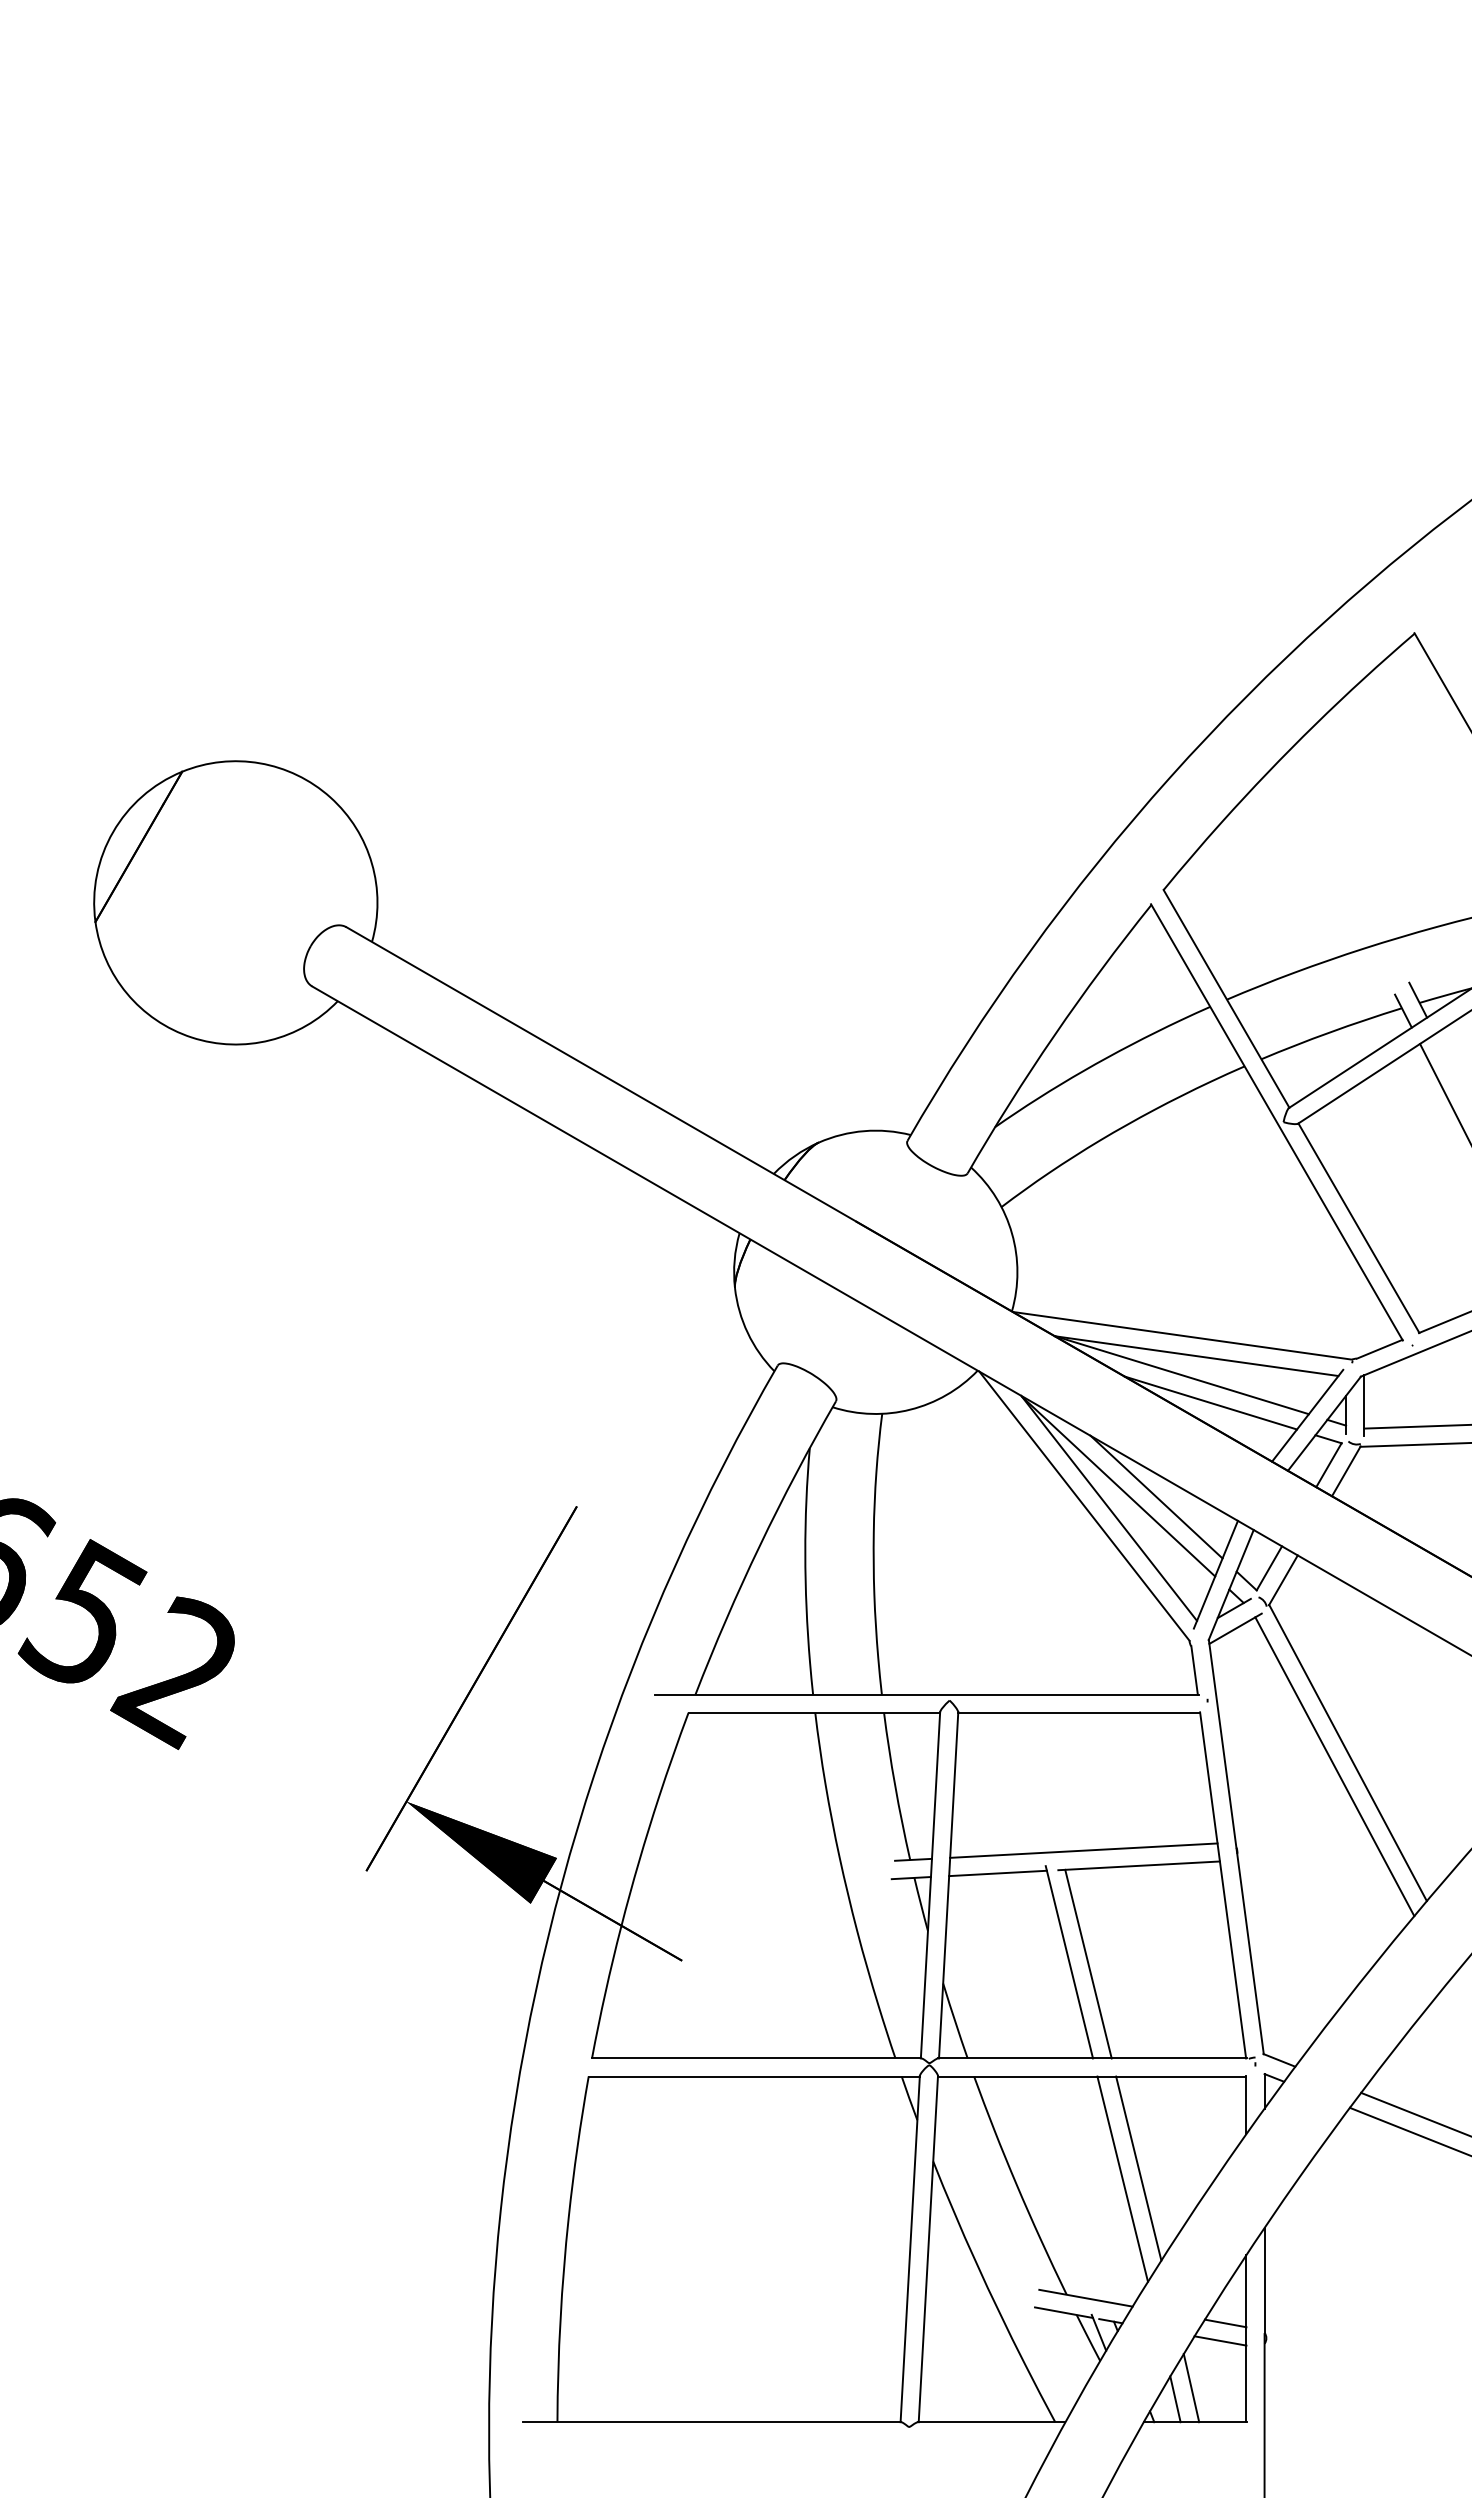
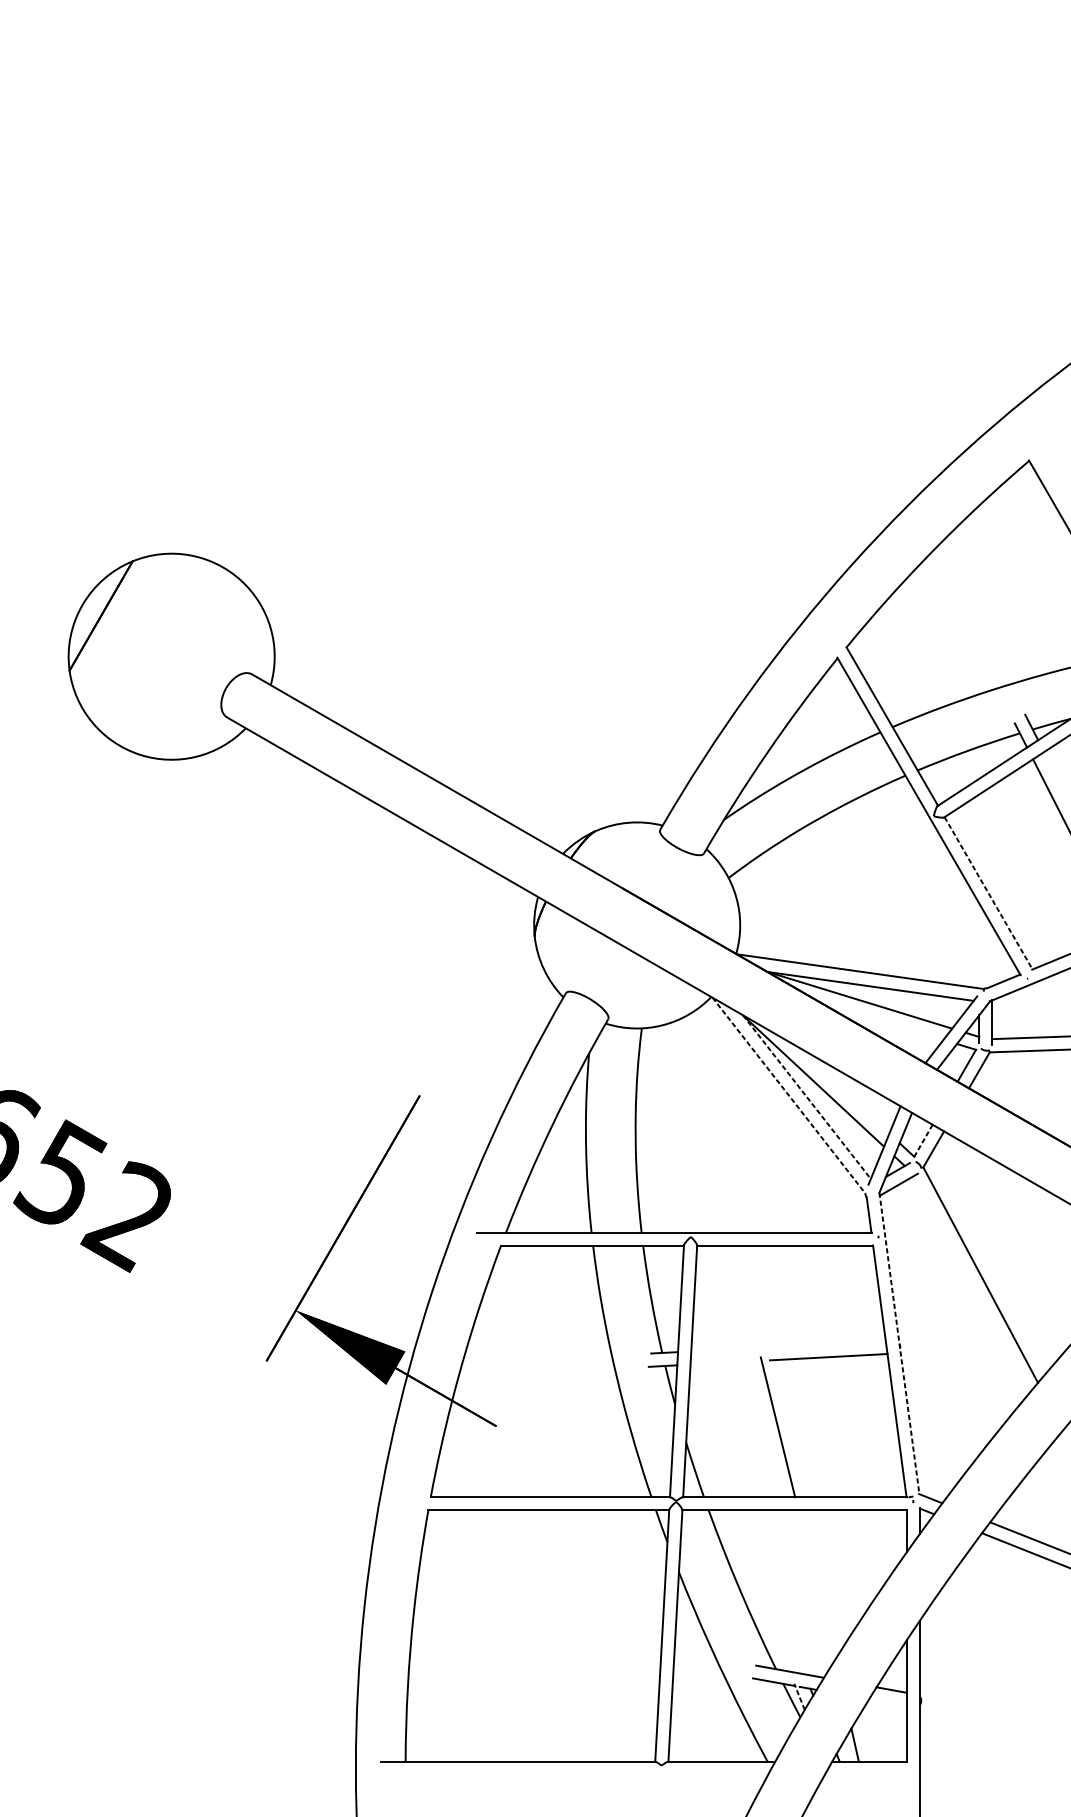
line: (1358, 1228) -> (988, 893), solid -> dashed
line: (1210, 1402) -> (880, 1020), removed
line: (1156, 1496) -> (841, 1088), removed
line: (1084, 1506) -> (788, 1095), solid -> dashed
line: (1109, 1508) -> (807, 1097), solid -> dashed
line: (1269, 1568) -> (923, 1140), solid -> dashed
line: (1334, 1766) -> (970, 1284), removed
line: (1236, 1847) -> (899, 1343), solid -> dashed
line: (1083, 1850) -> (788, 1346), removed
line: (997, 1873) -> (725, 1362), removed
line: (1088, 1963) -> (791, 1428), removed
line: (1138, 2168) -> (828, 1577), removed
line: (1122, 2178) -> (816, 1584), removed
line: (1098, 2332) -> (799, 1696), solid -> dashed
line: (1220, 2340) -> (887, 1702), removed
line: (1191, 2387) -> (866, 1736), removed

